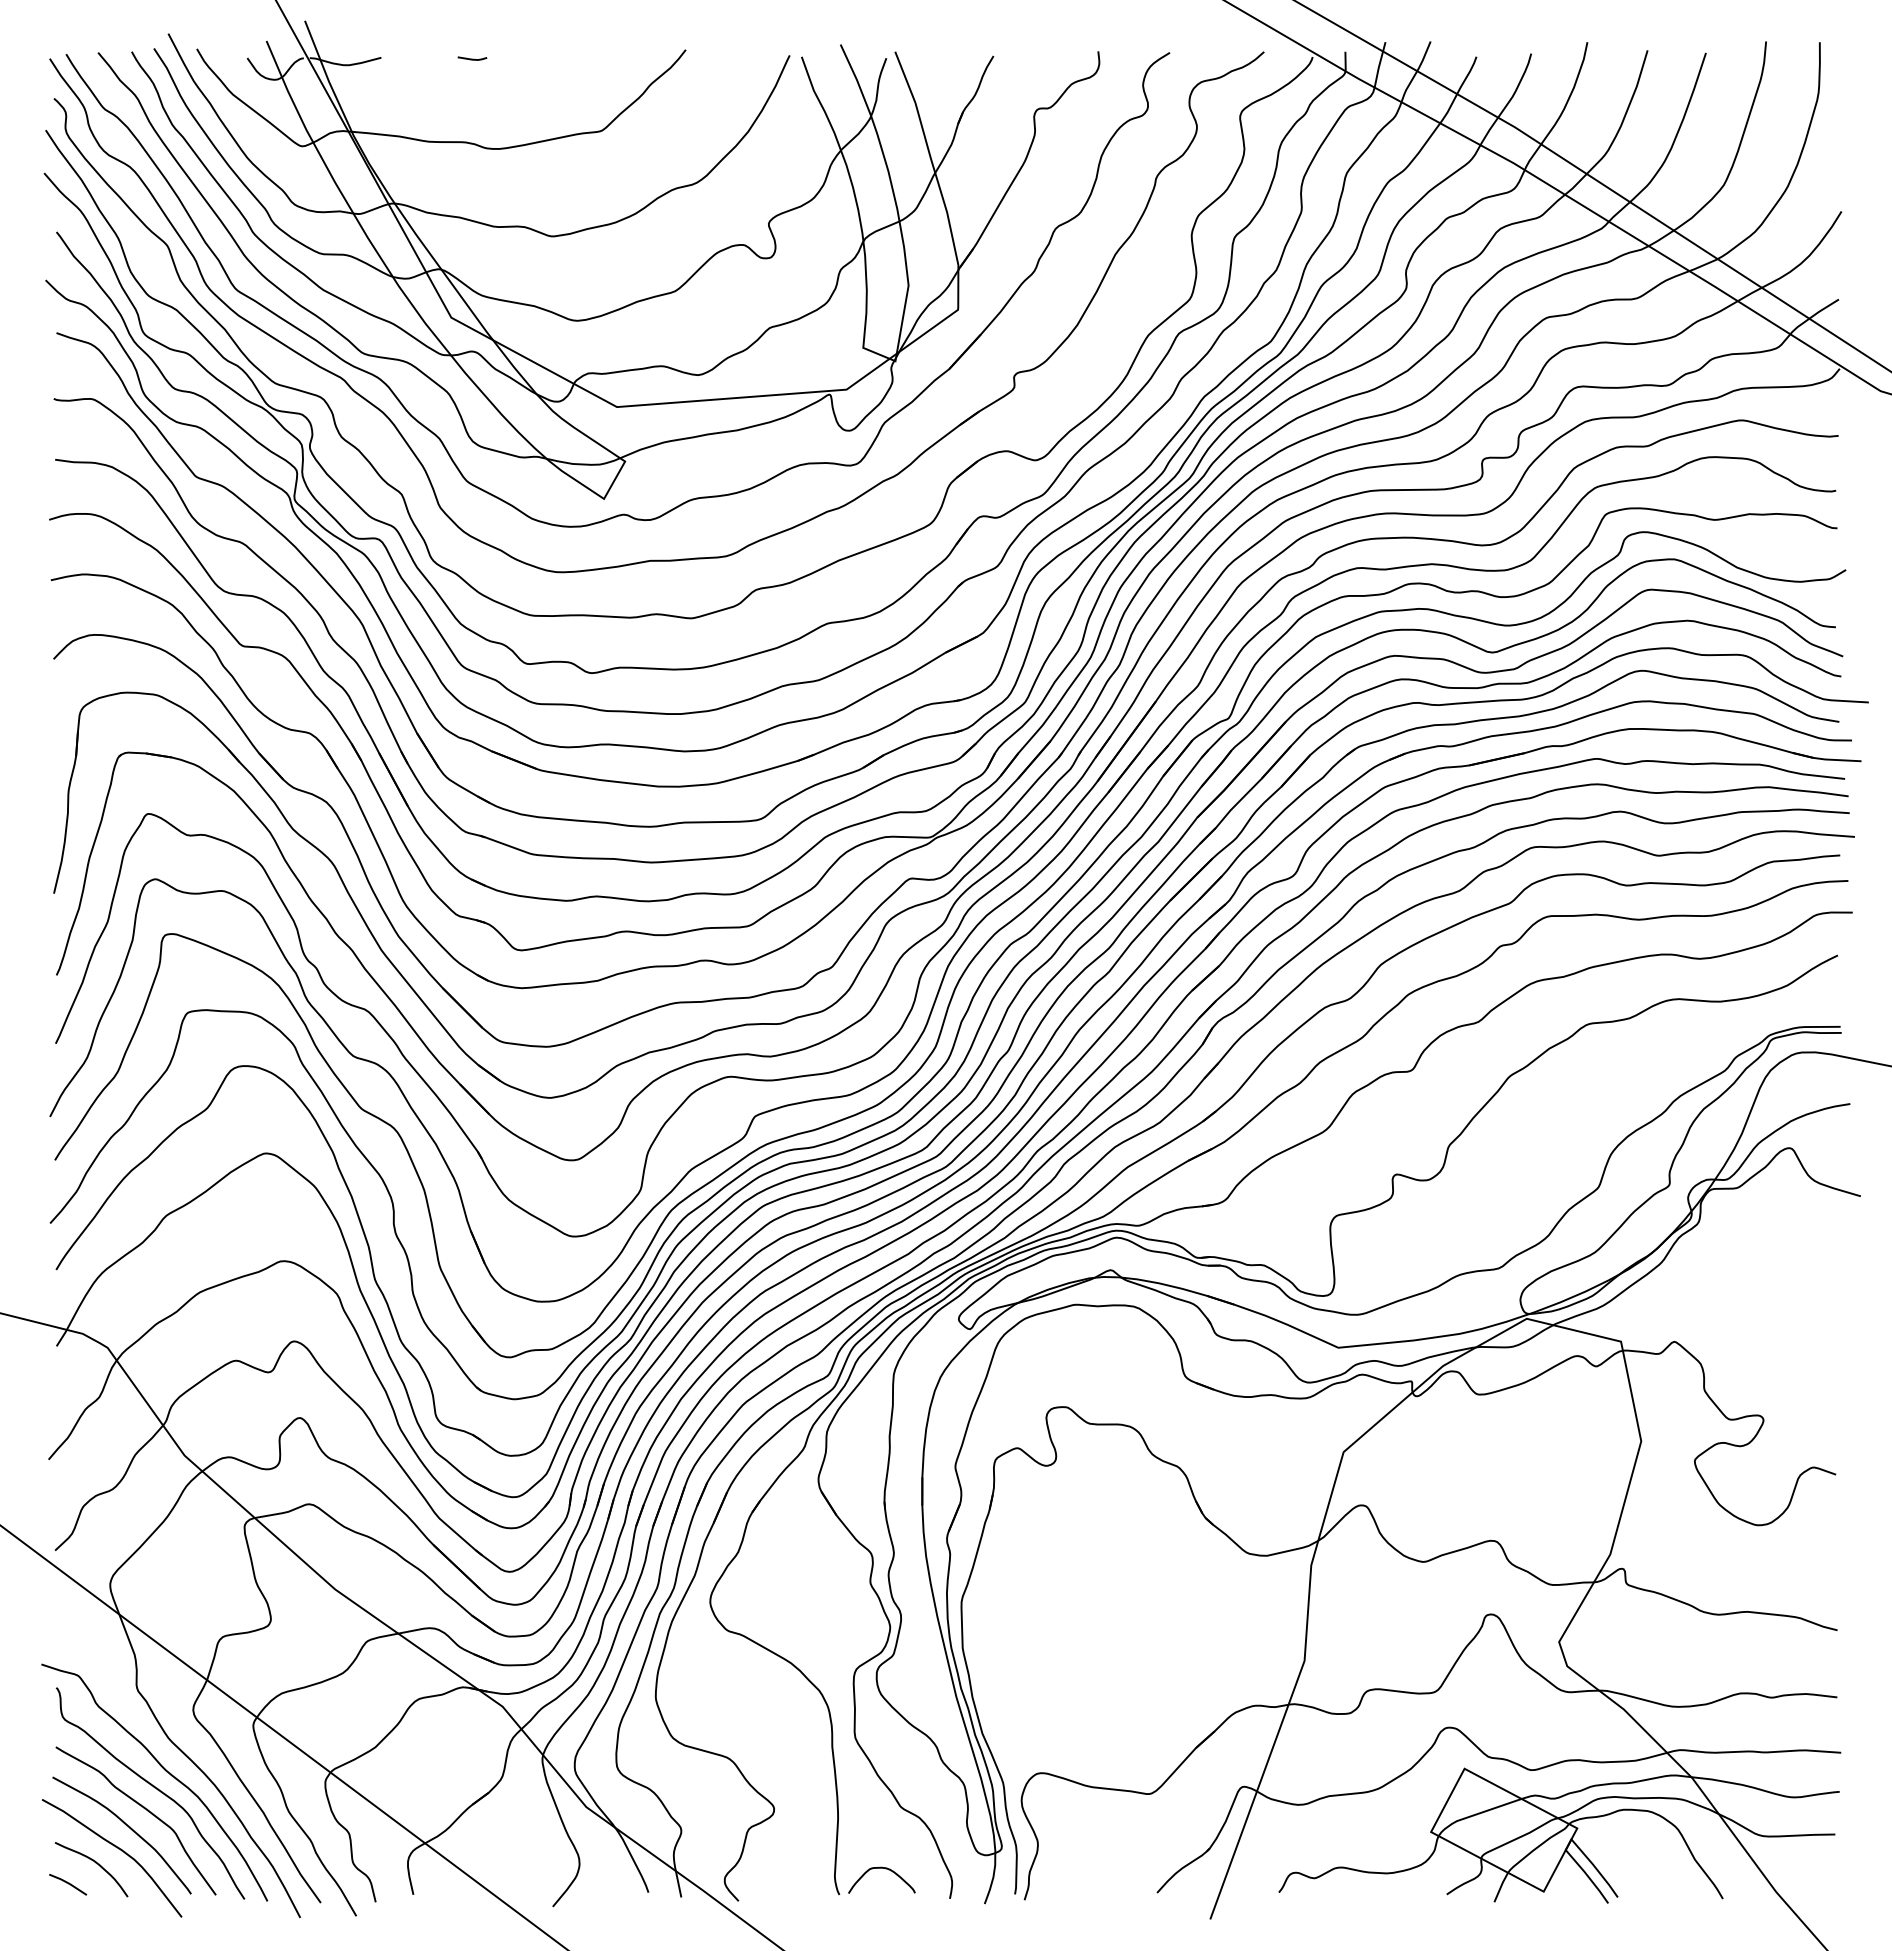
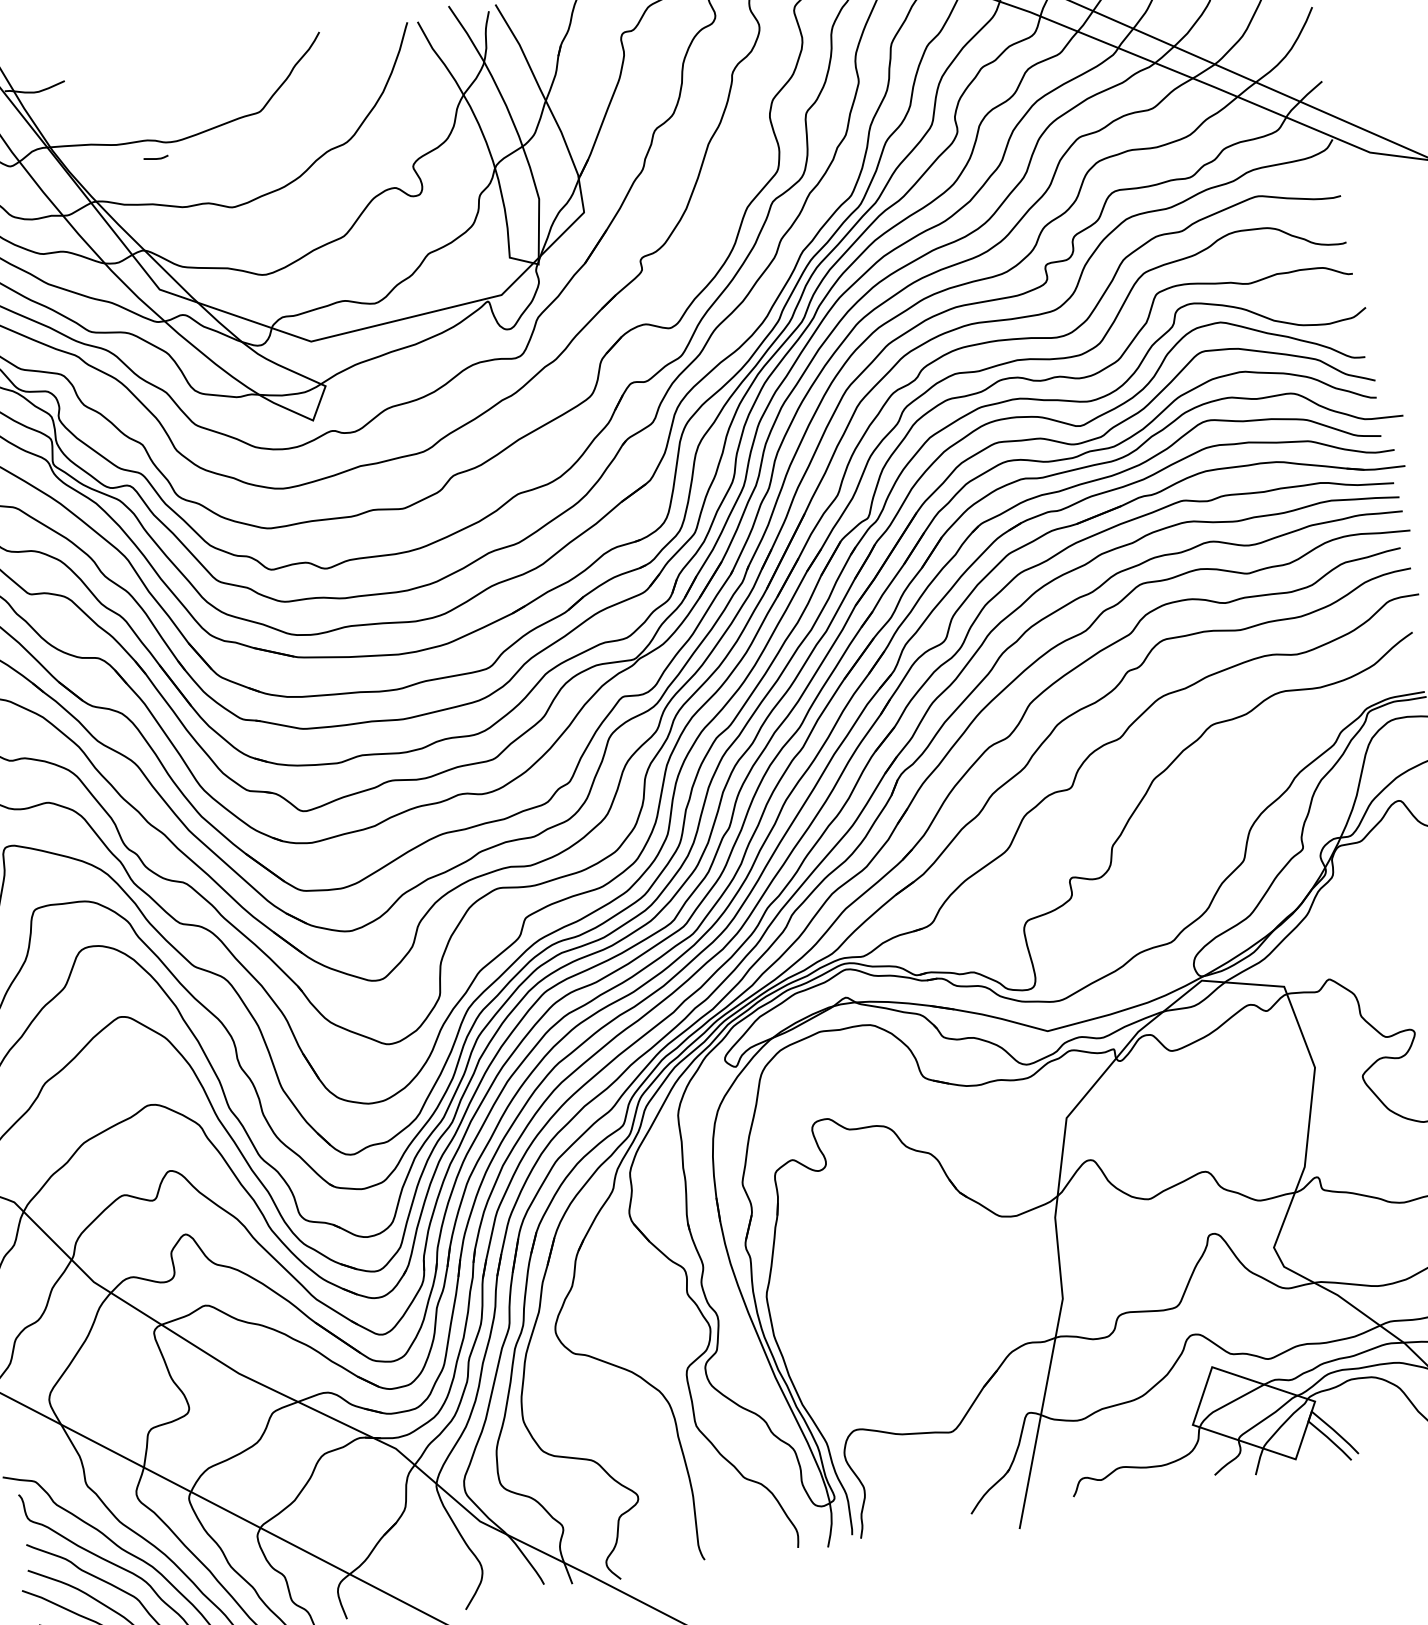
line: (472, 58) -> (156, 158), moved
curve: (885, 1869) -> (739, 1532), removed

